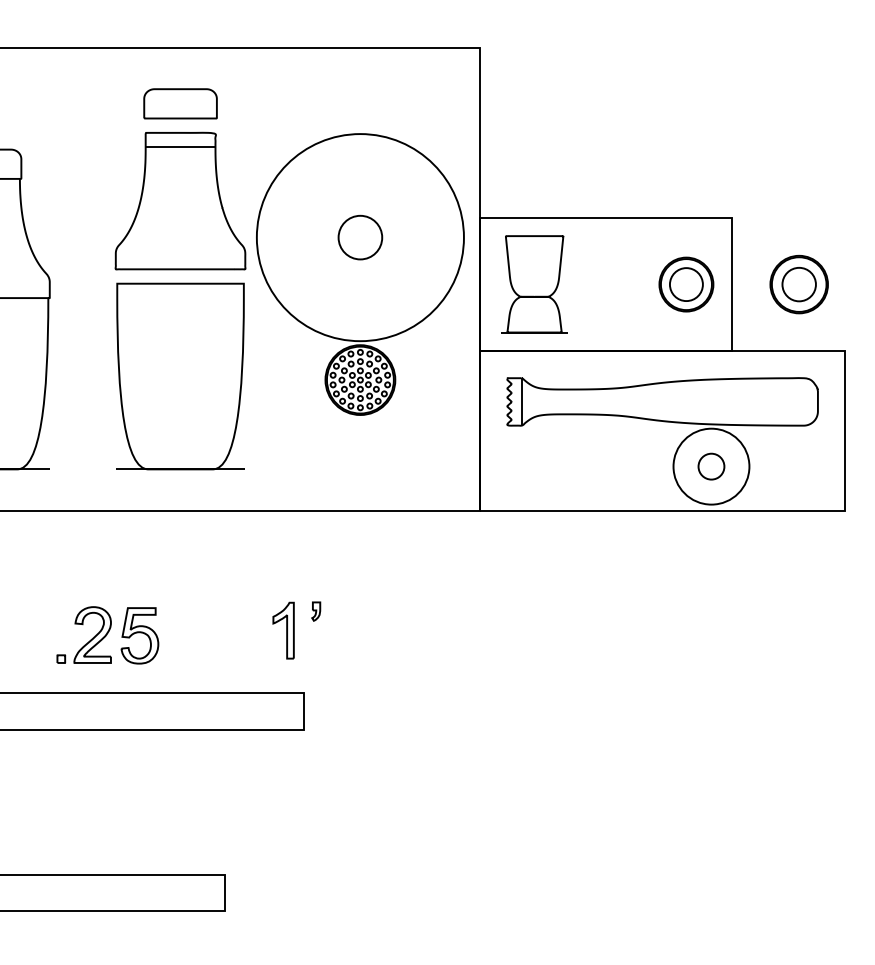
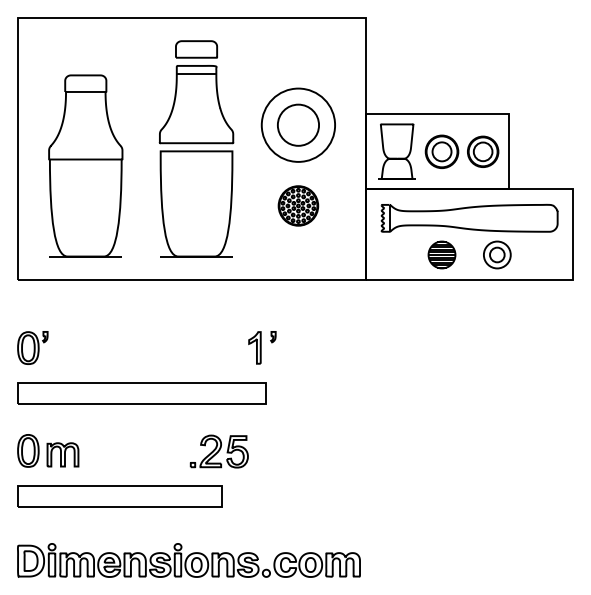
circle: (360, 236) -> (298, 124), size x0.62
circle: (360, 236) -> (298, 124), size x1.67
part: (798, 283) -> (441, 151), moved
part: (612, 465) -> (441, 254), added
circle: (710, 465) -> (496, 254), size x0.62
part: (106, 635) -> (218, 451), moved

